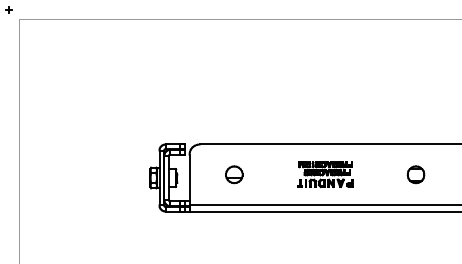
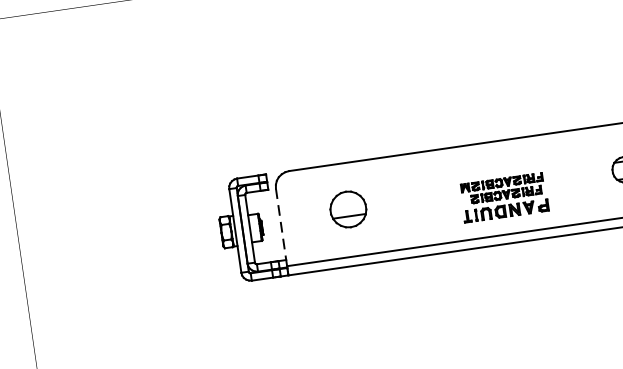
part: (234, 174) -> (348, 209), size x1.4
part: (325, 174) -> (504, 197), moved
line: (189, 179) -> (281, 226), solid -> dashed

